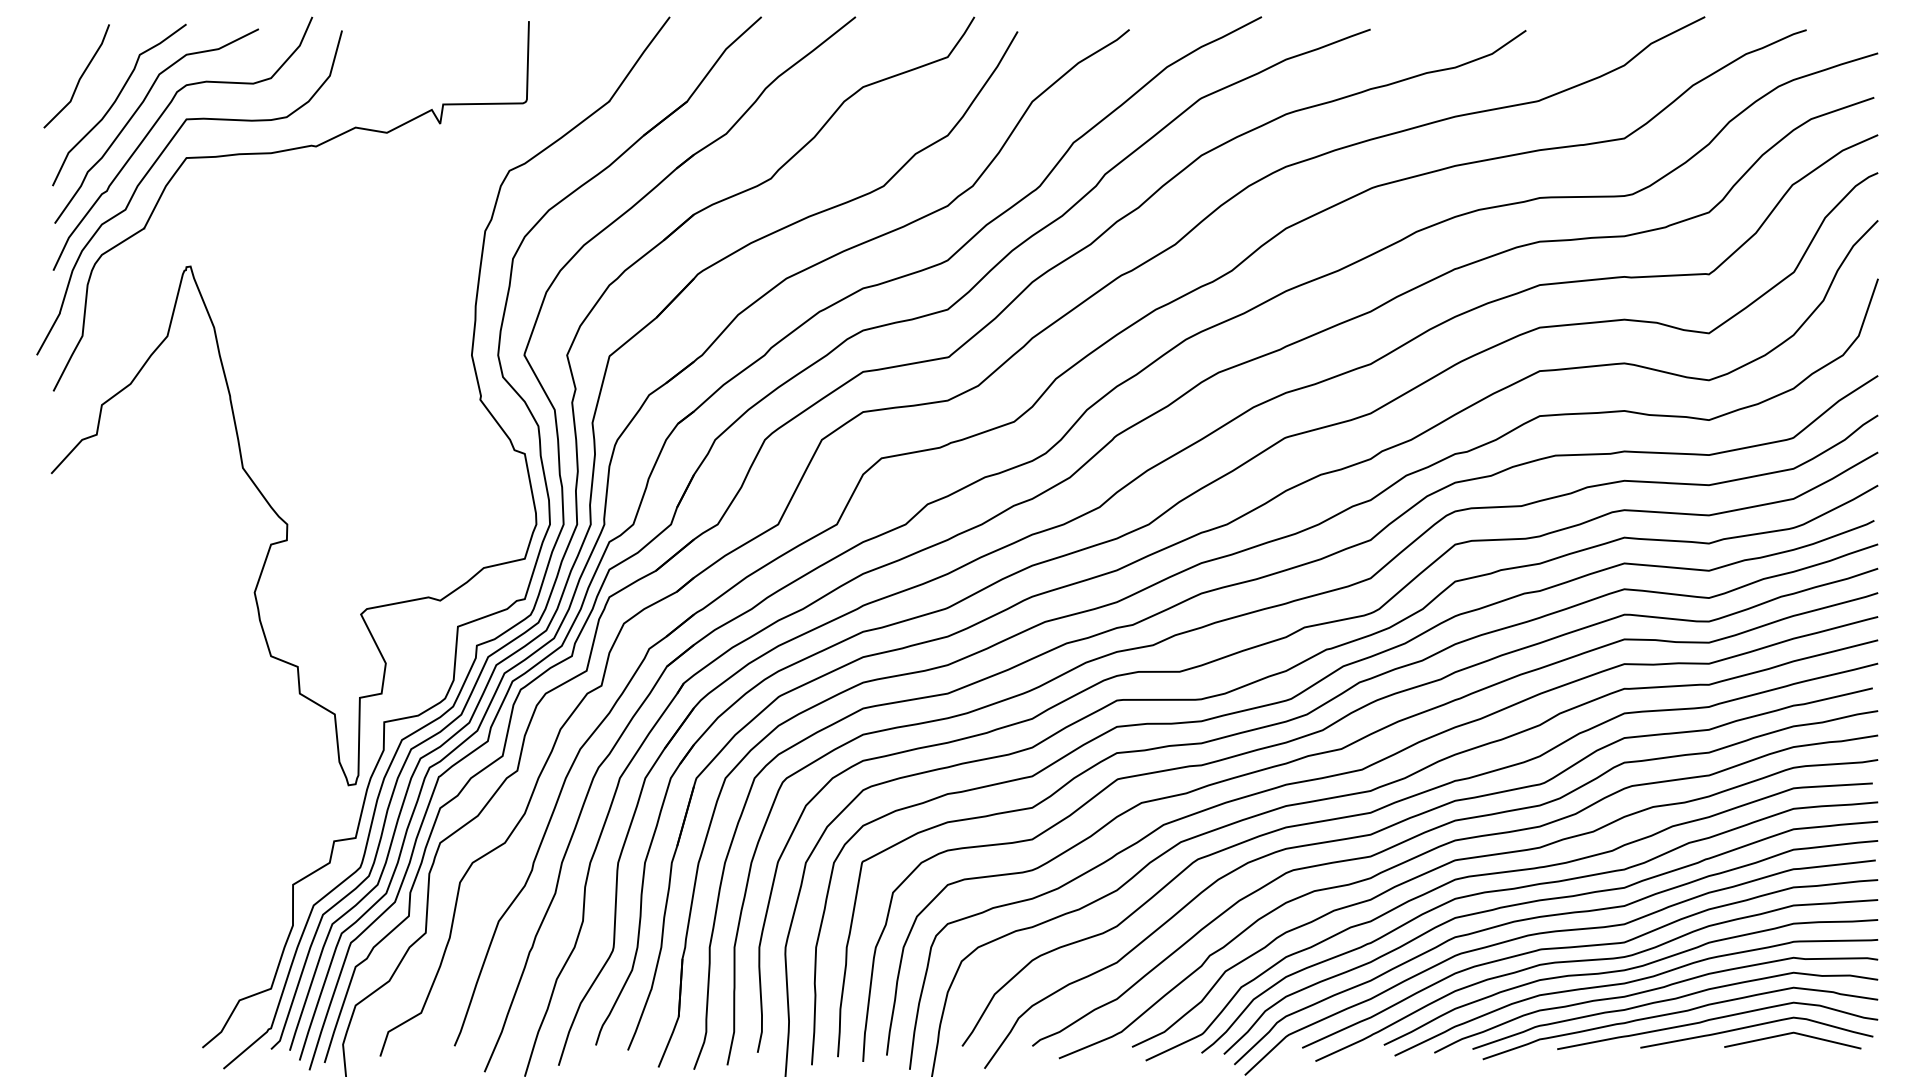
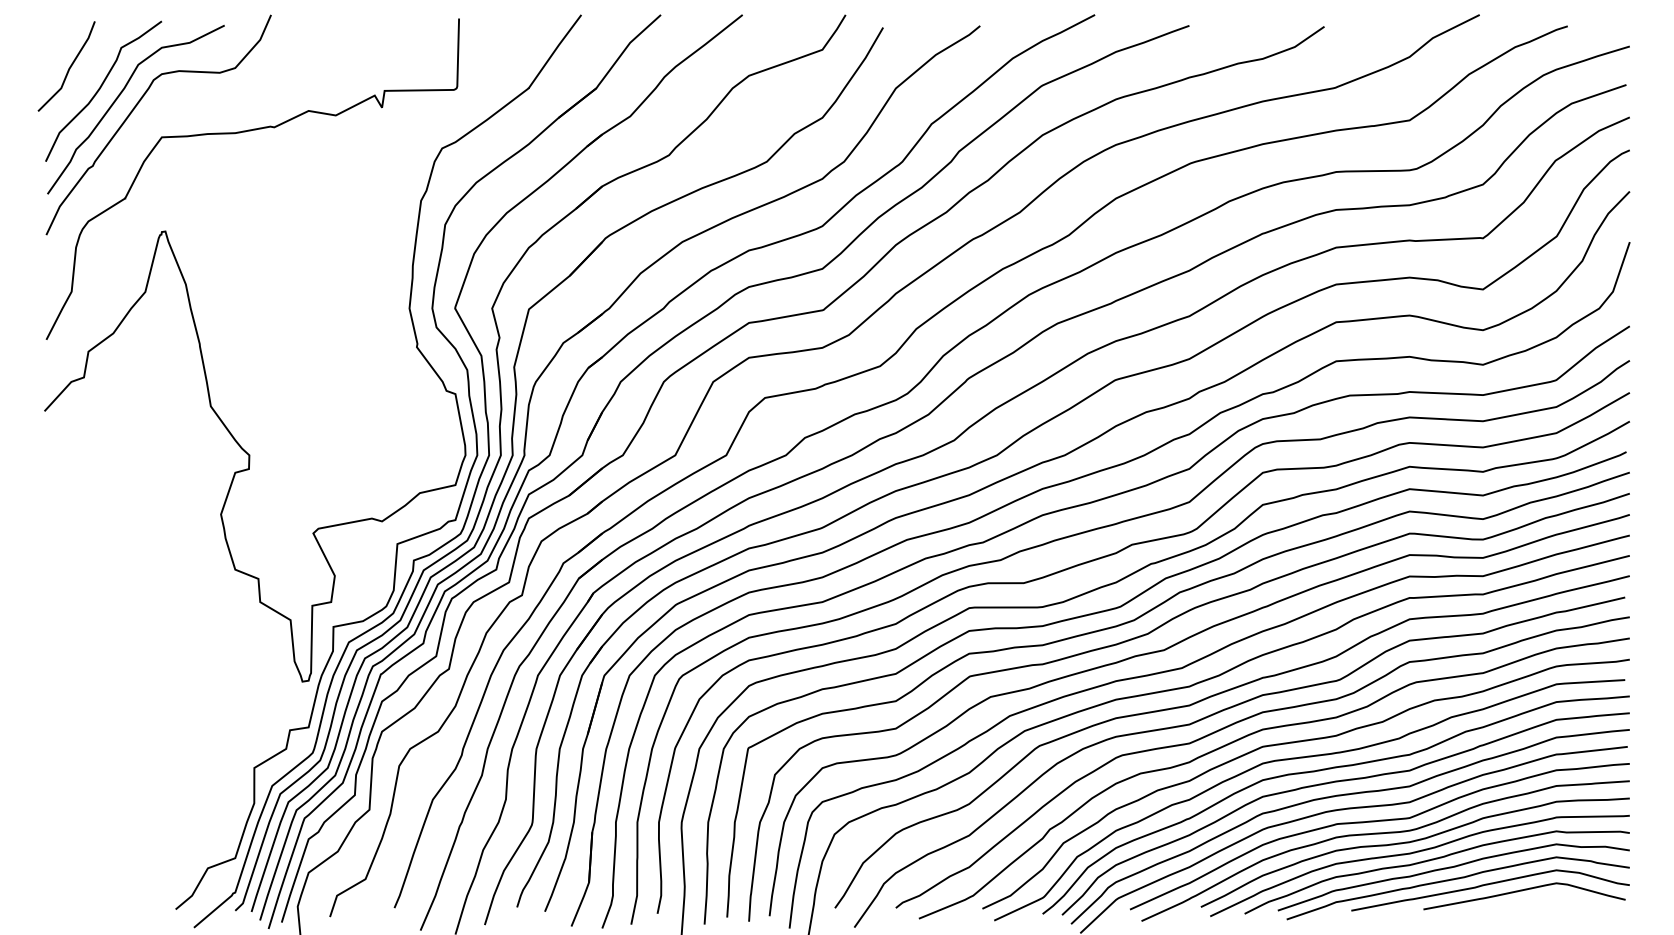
curve: (154, 165) -> (134, 143), removed
line: (1792, 1034) -> (1555, 897), removed

